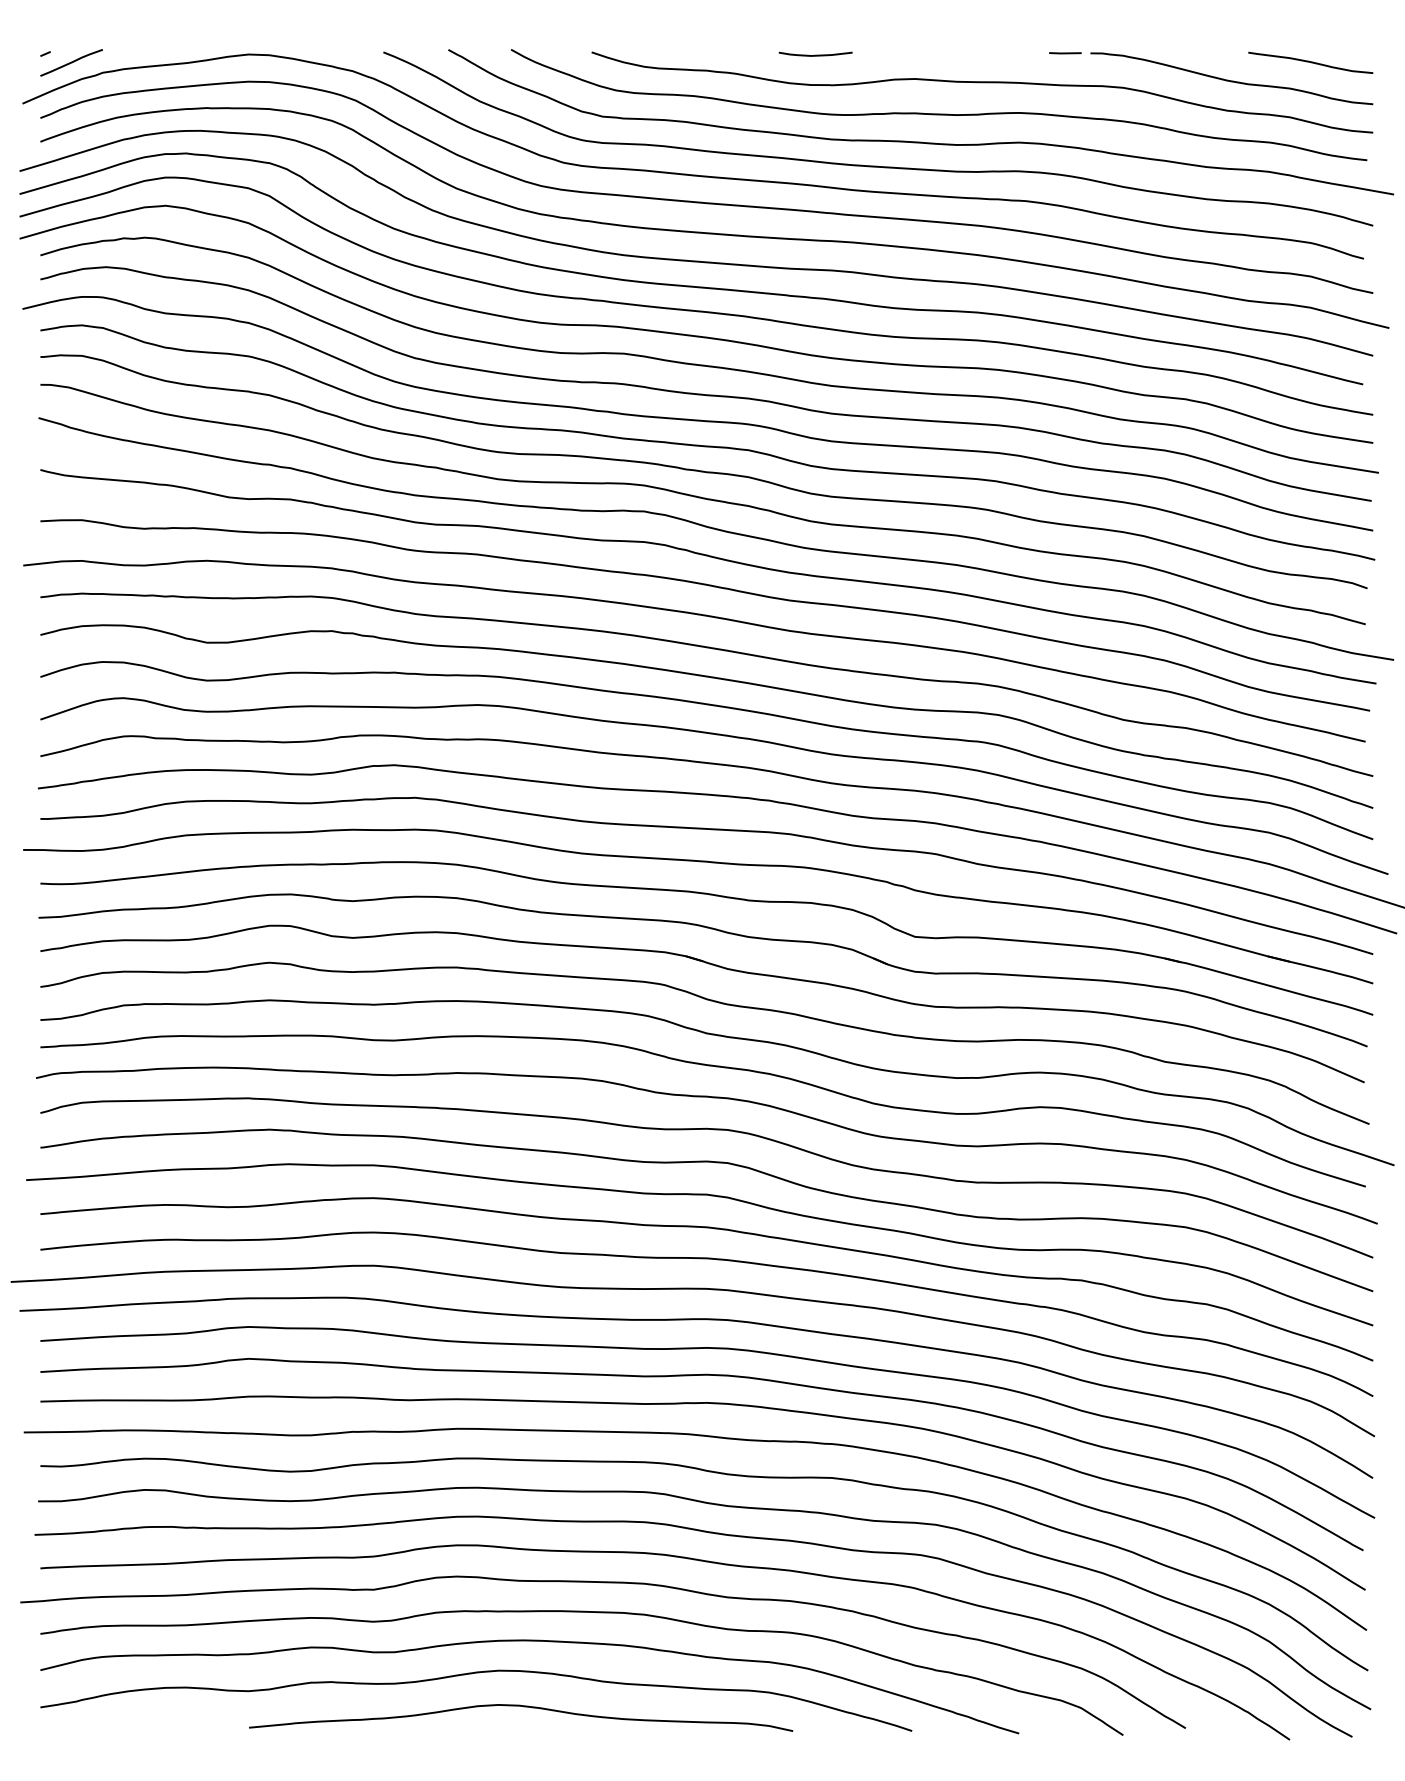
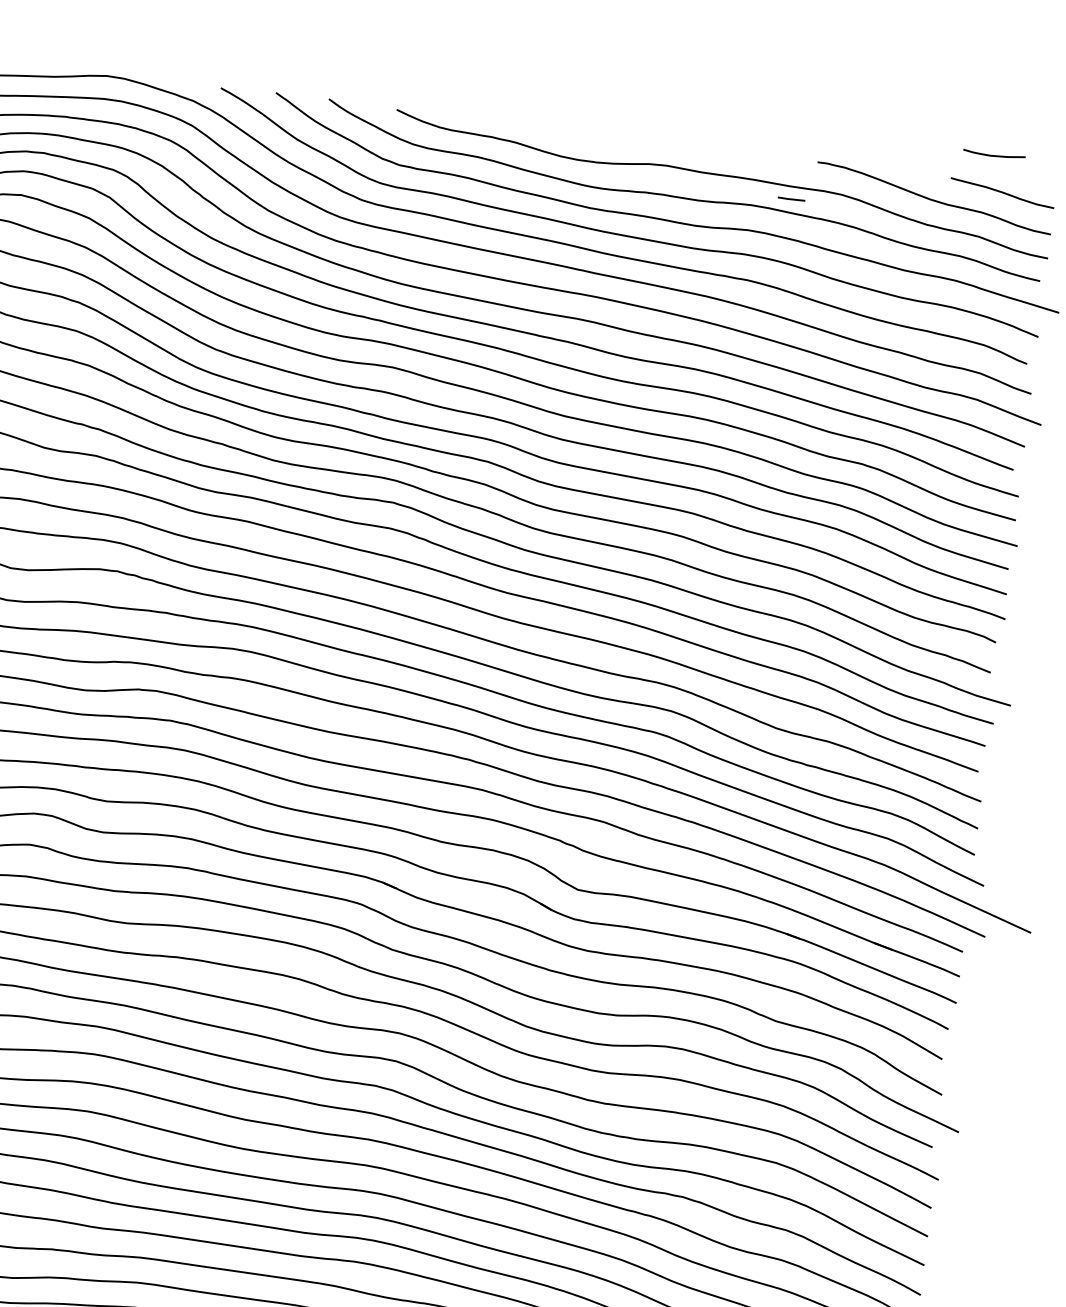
line: (1065, 53) -> (791, 199), moved
curve: (815, 54) -> (994, 154), moved

